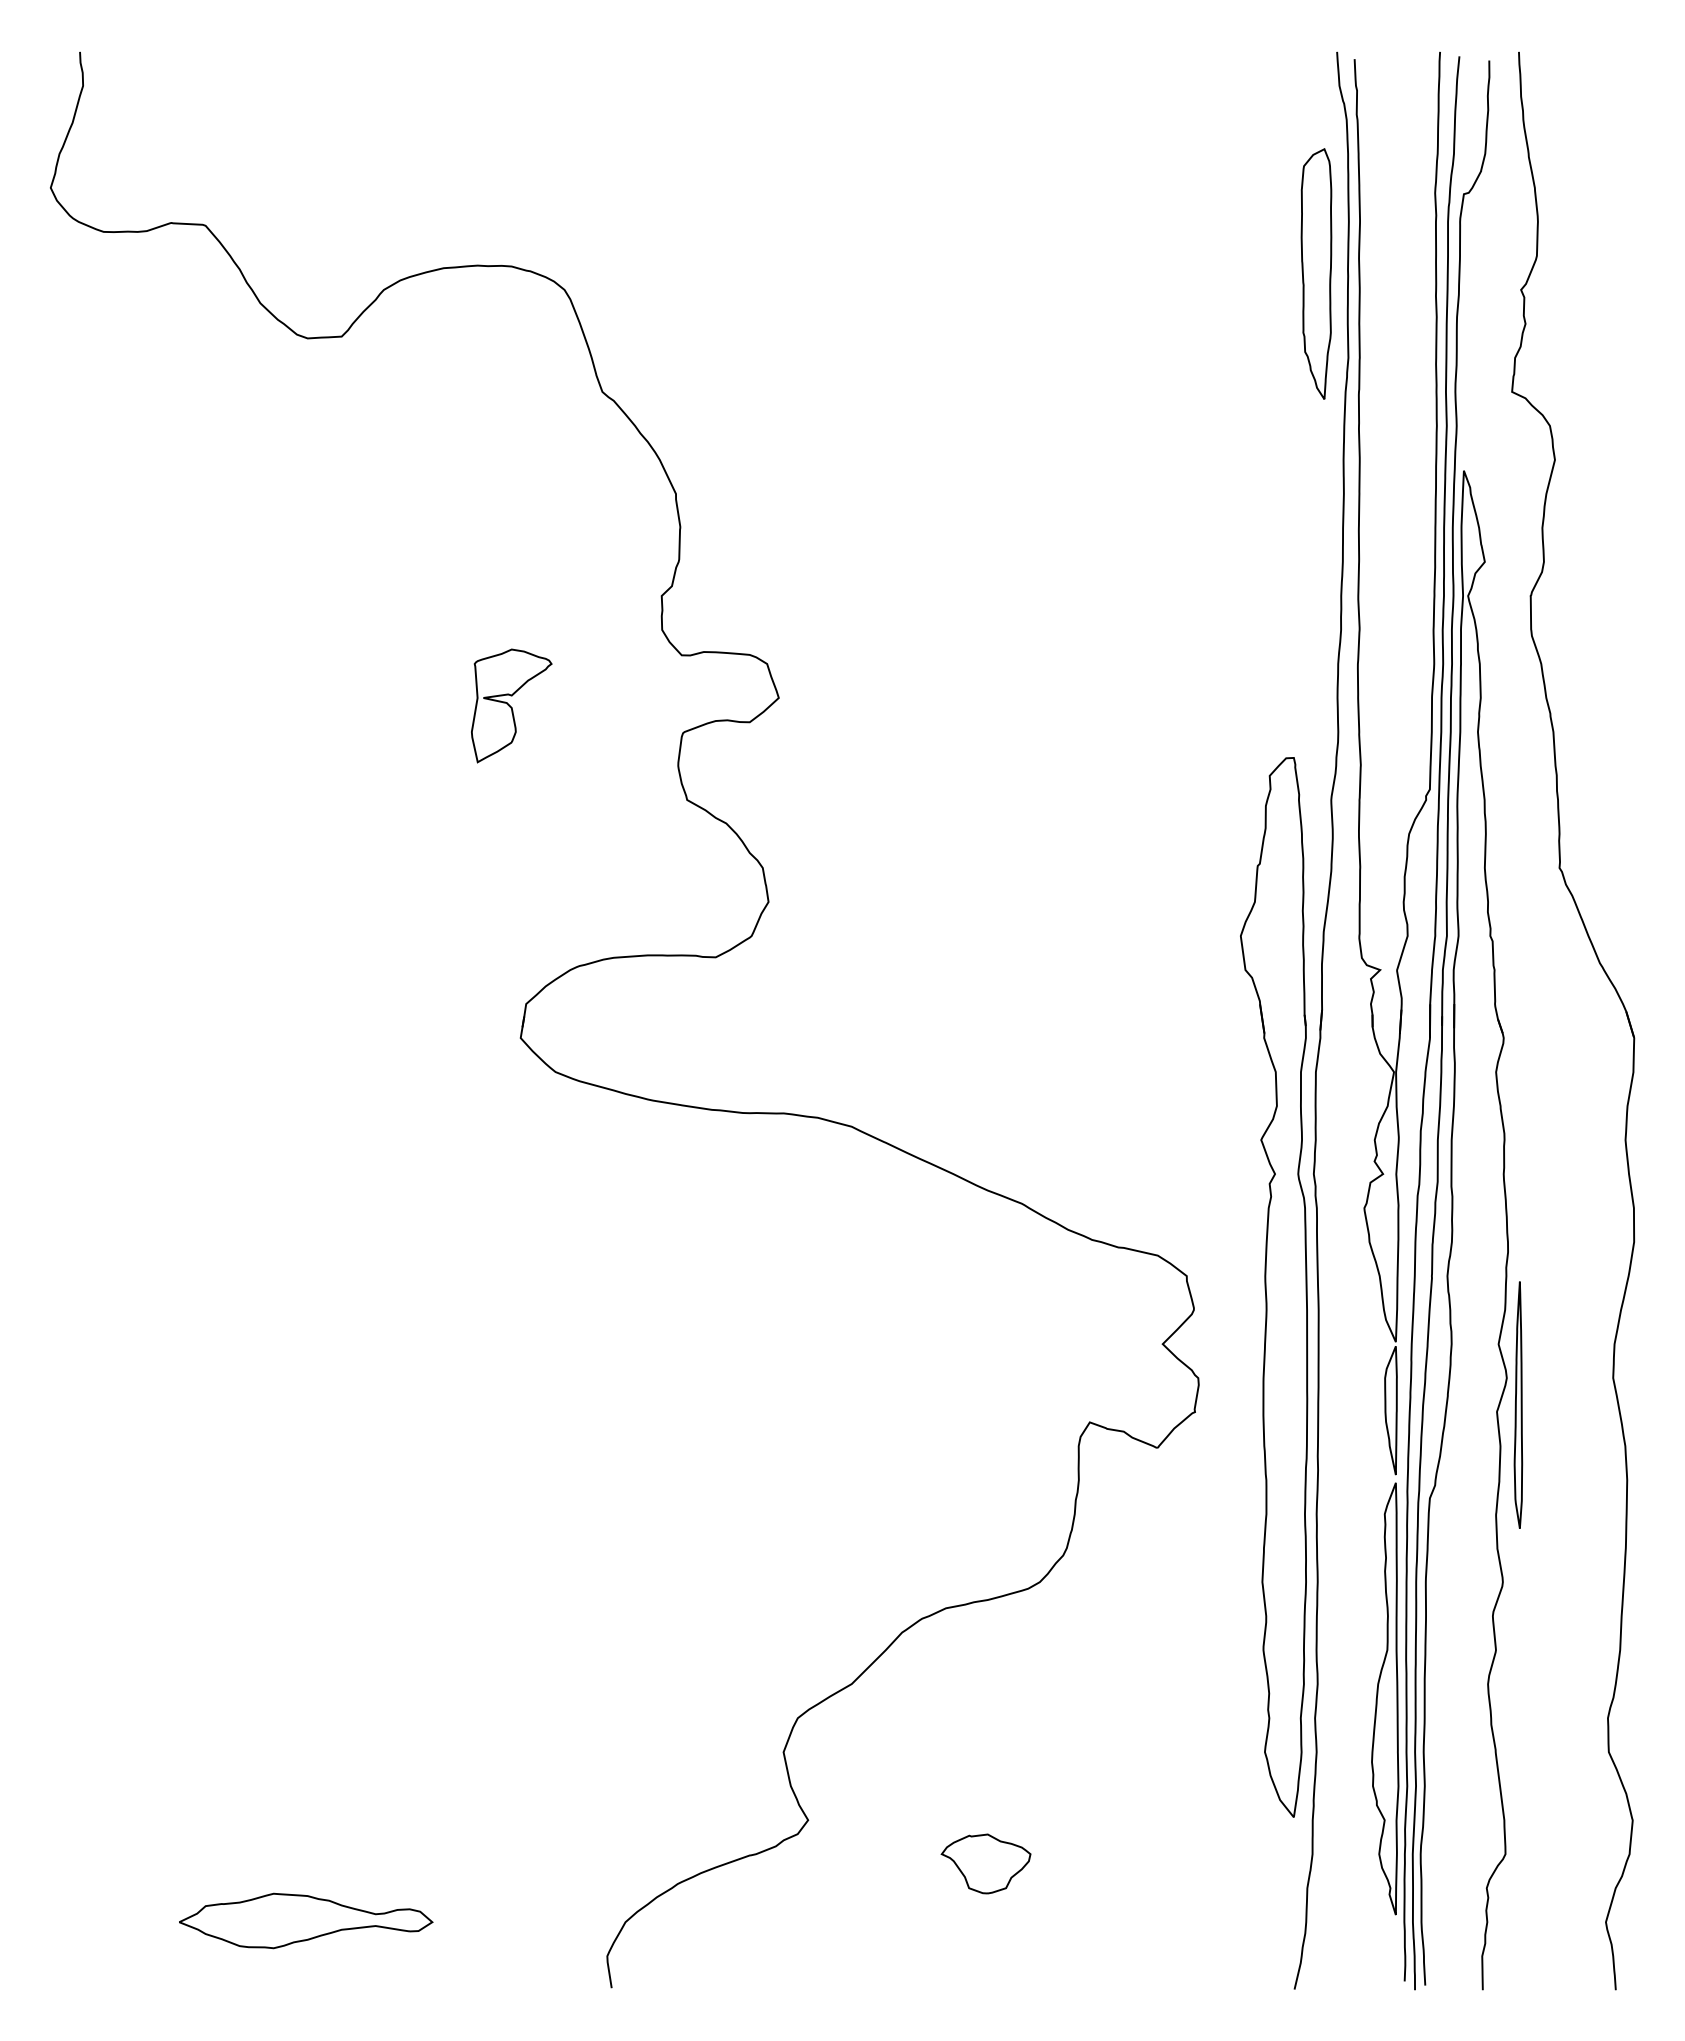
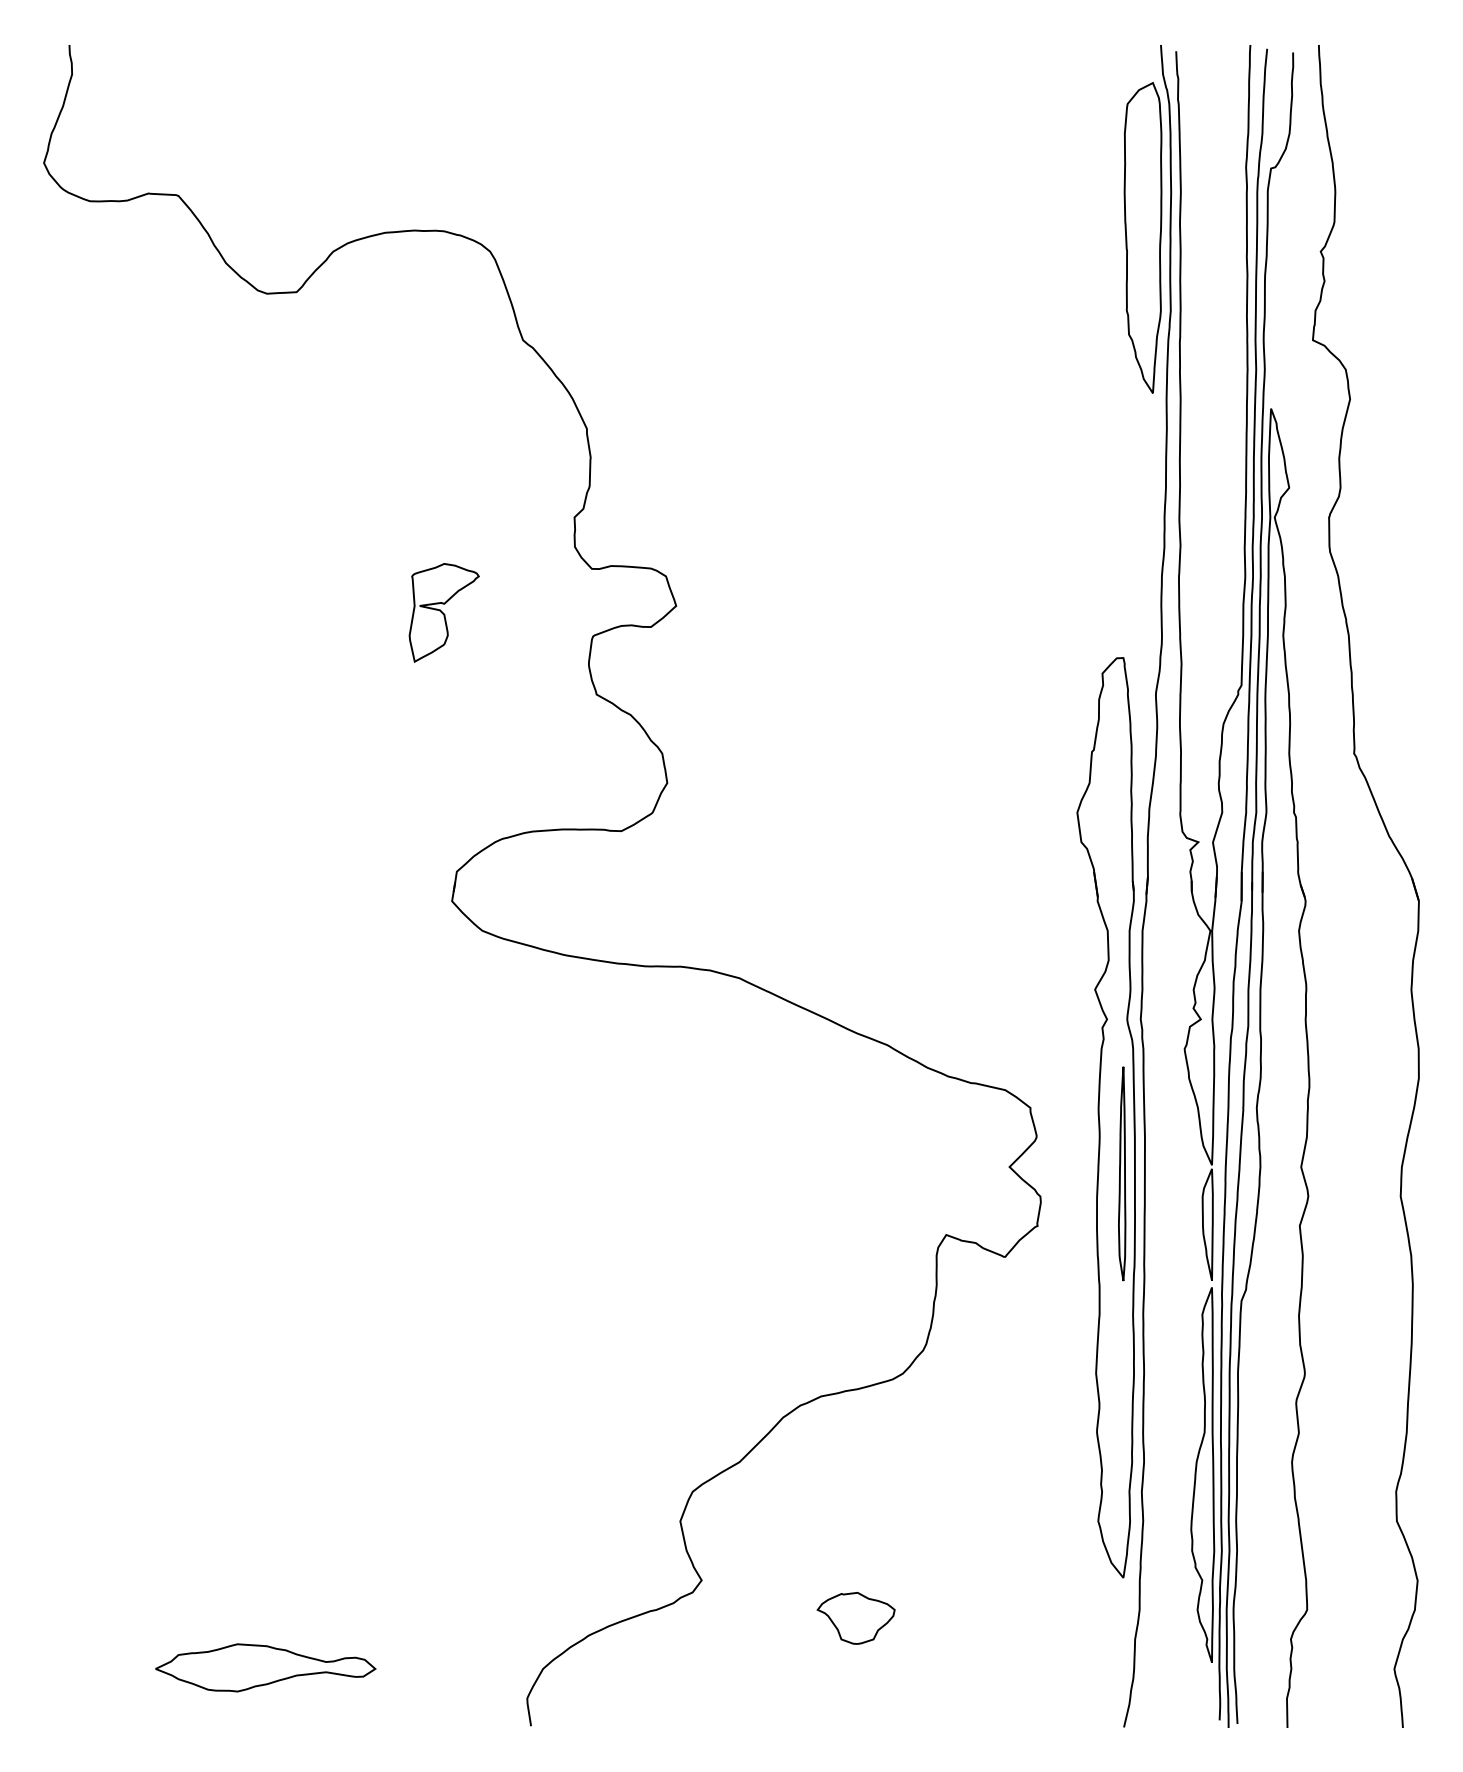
part: (1316, 273) -> (1143, 237), size x1.43
part: (1518, 1404) -> (1122, 1173), moved

